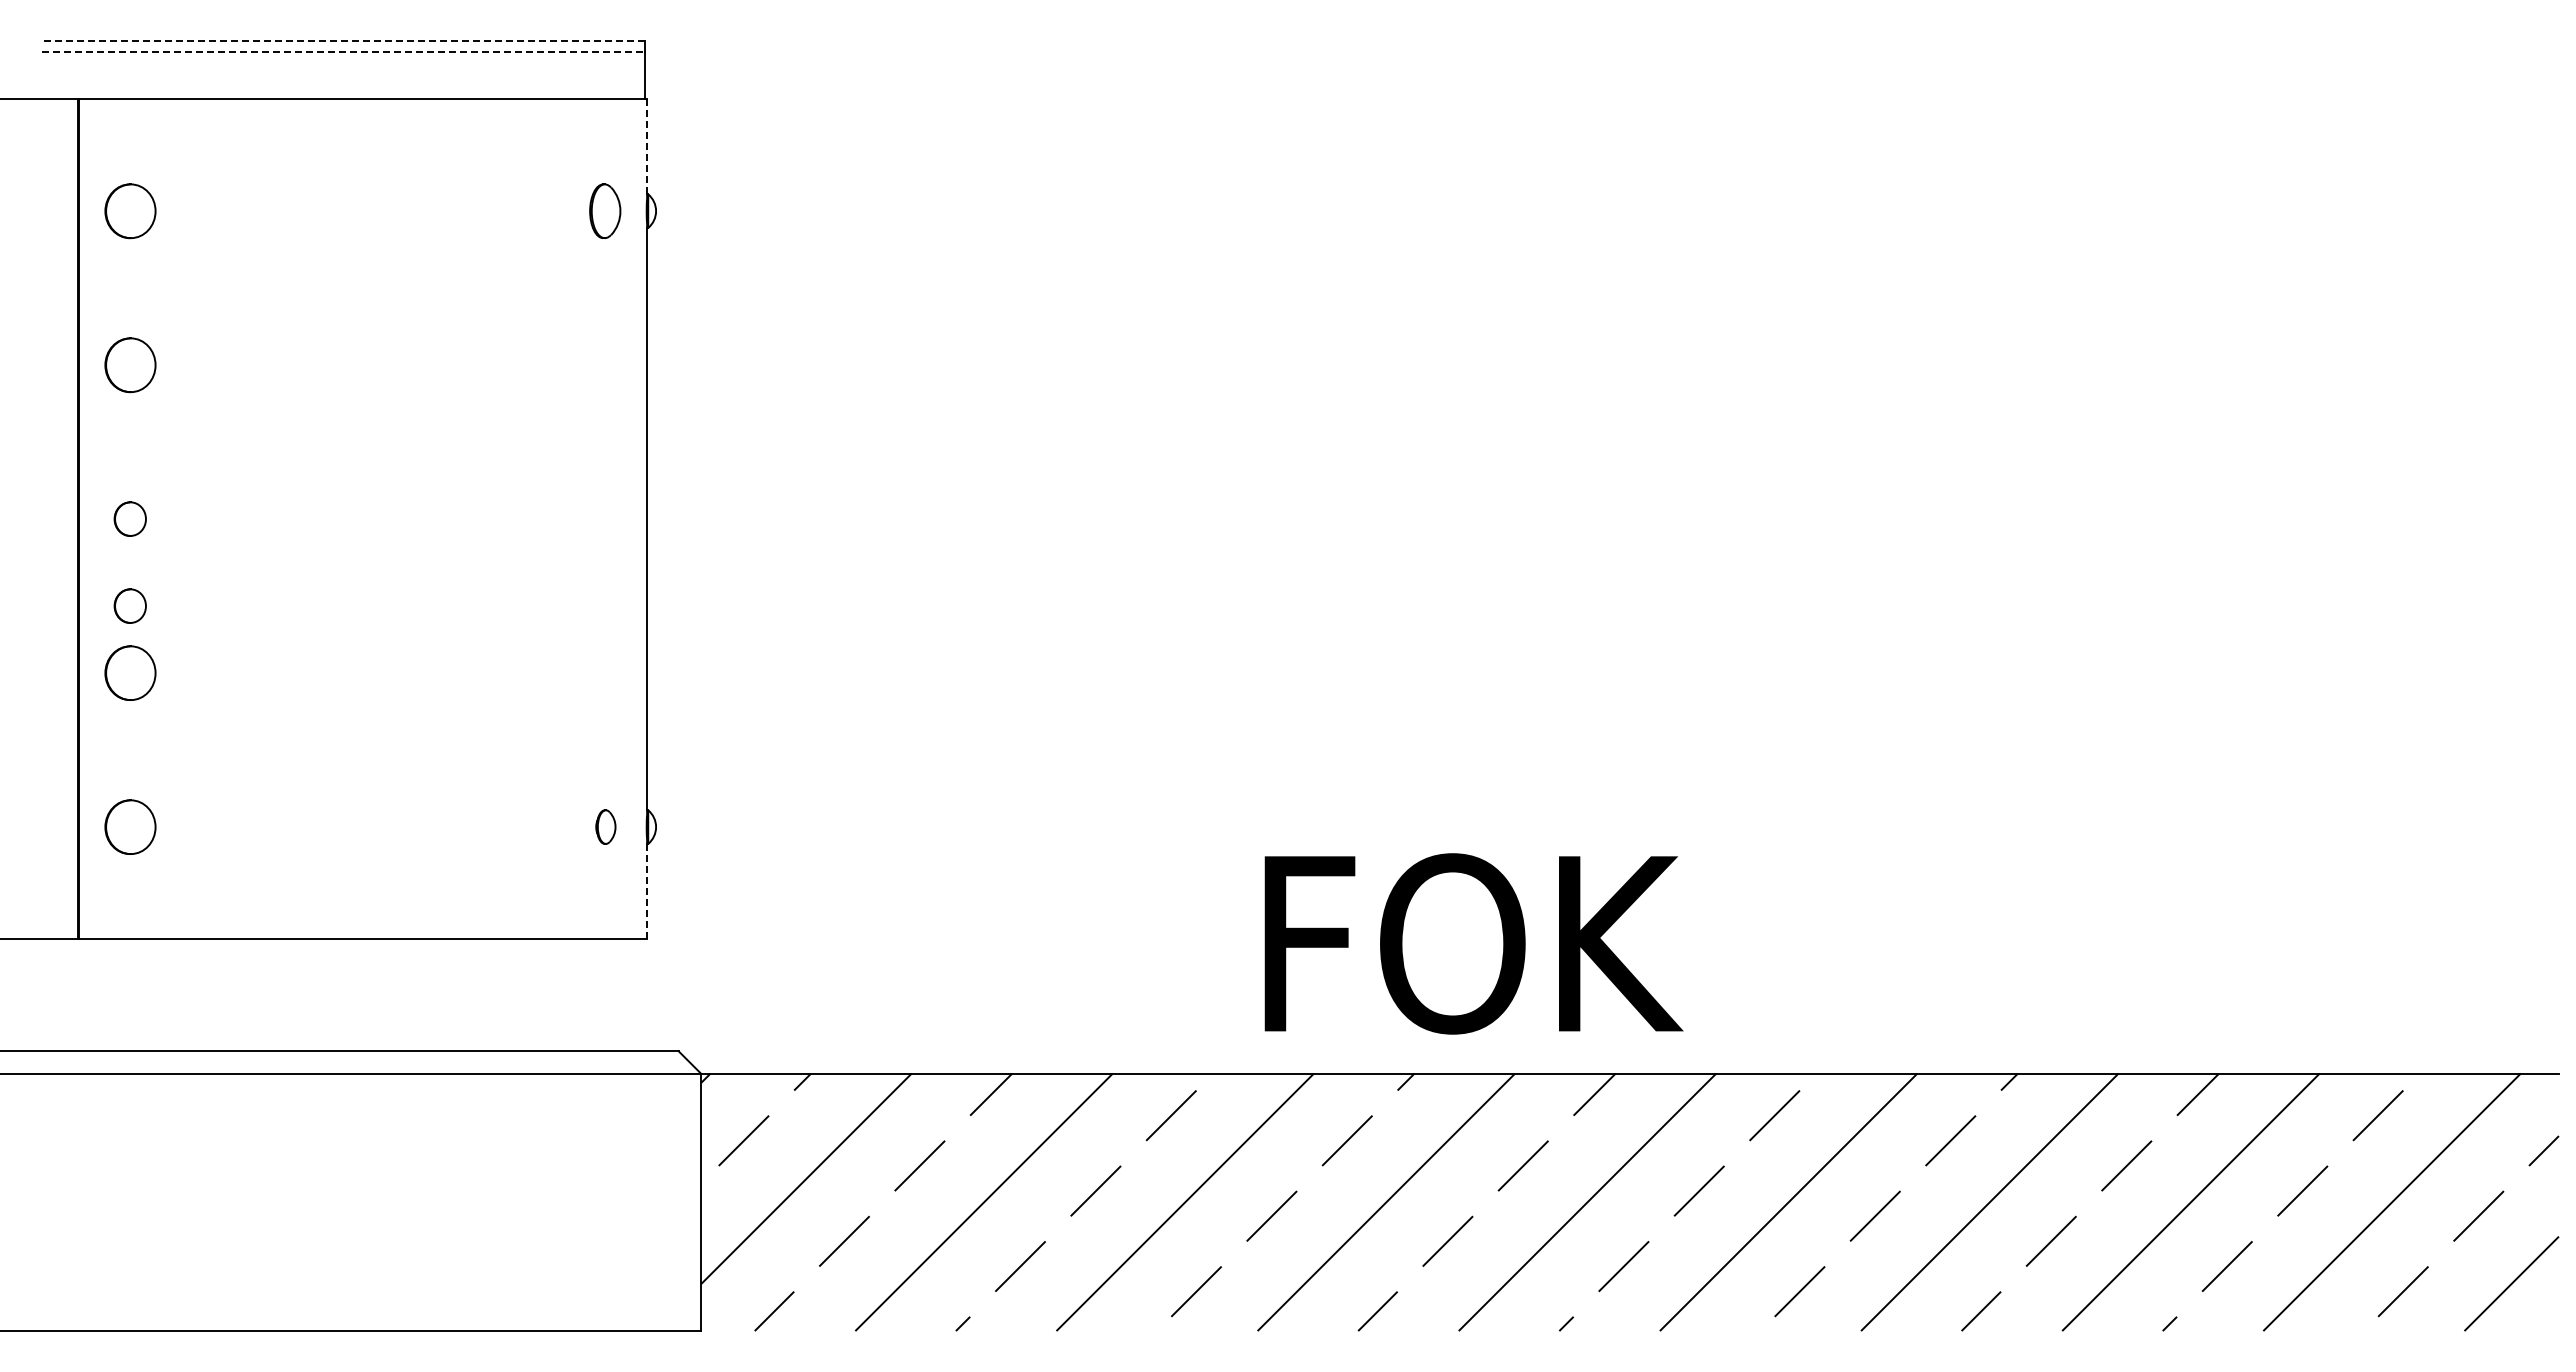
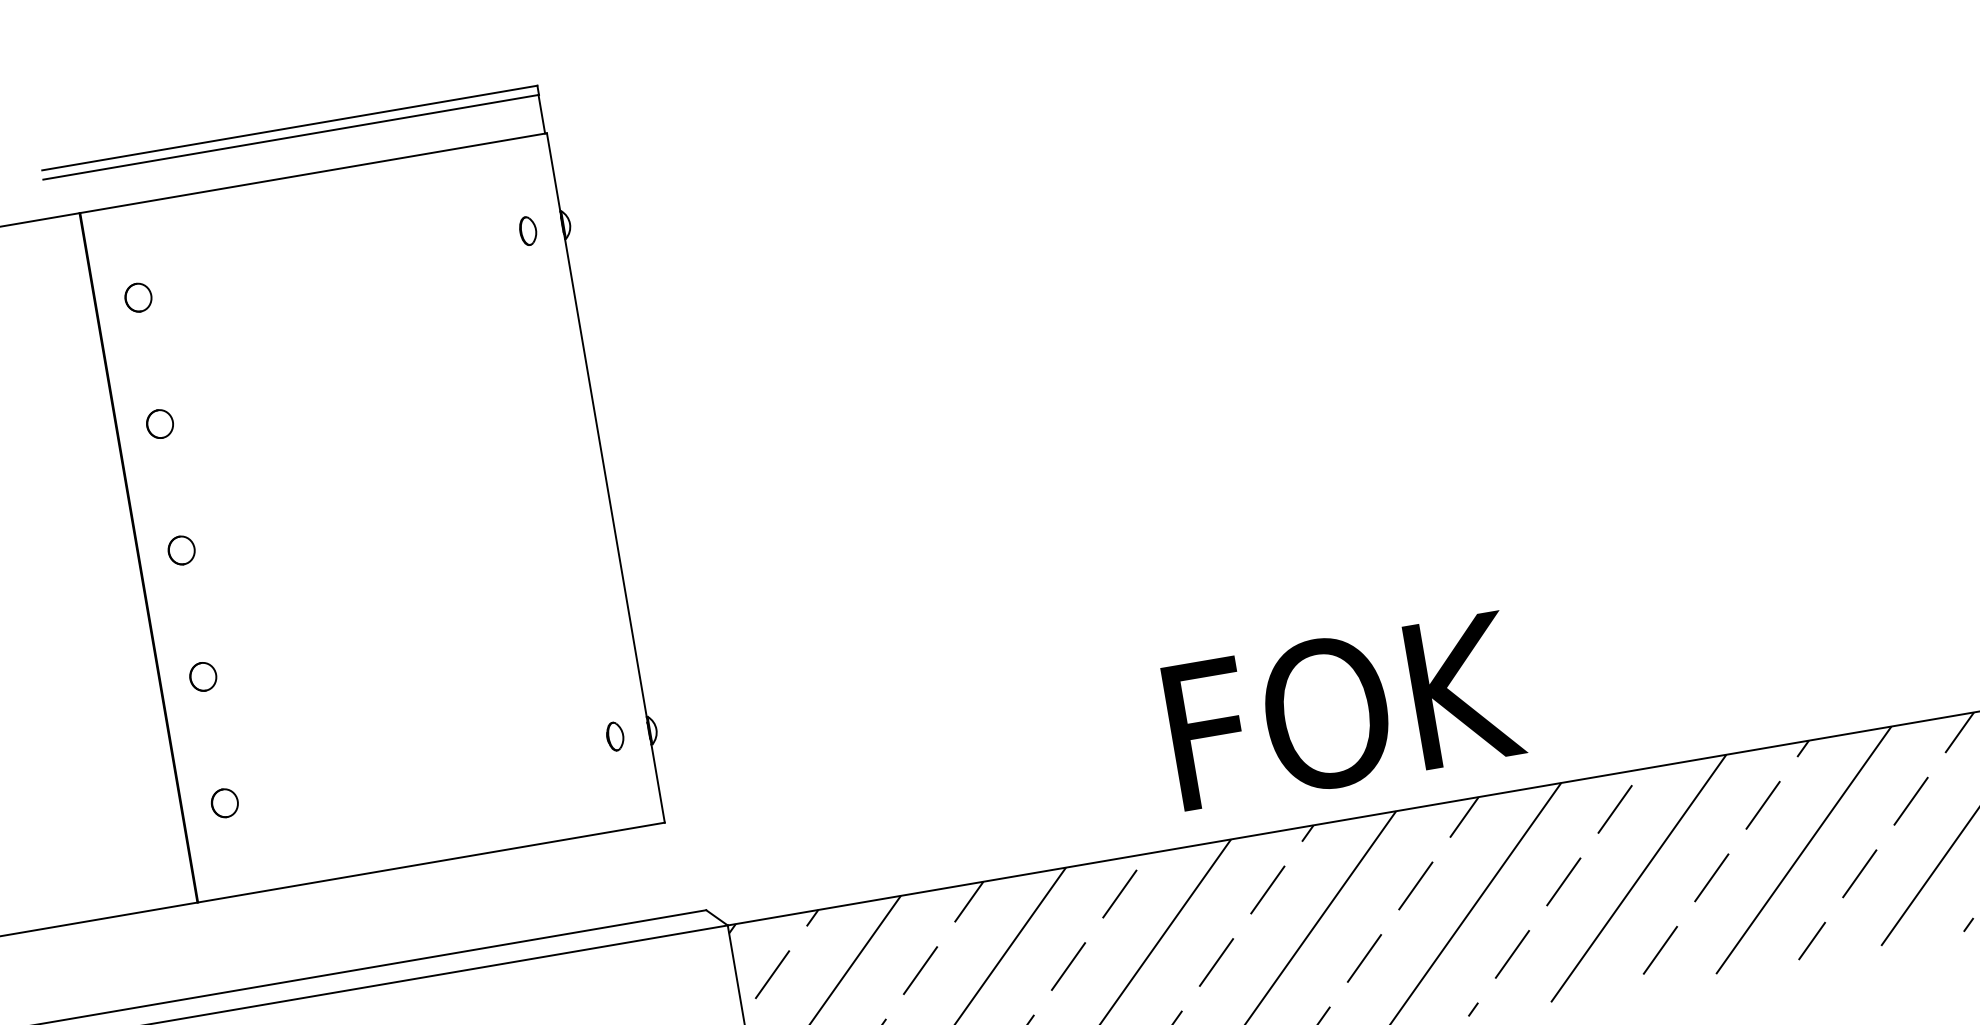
line: (343, 40) -> (289, 127), dashed -> solid
line: (343, 52) -> (291, 137), dashed -> solid
line: (647, 146) -> (553, 172), dashed -> solid
part: (129, 210) -> (137, 297), size x0.62
part: (604, 210) -> (527, 230), size x0.62
part: (129, 364) -> (159, 423), size x0.62
part: (129, 605) -> (193, 621), removed
part: (129, 672) -> (202, 676), size x0.62
part: (129, 826) -> (224, 802), size x0.62
line: (647, 891) -> (658, 783), dashed -> solid

